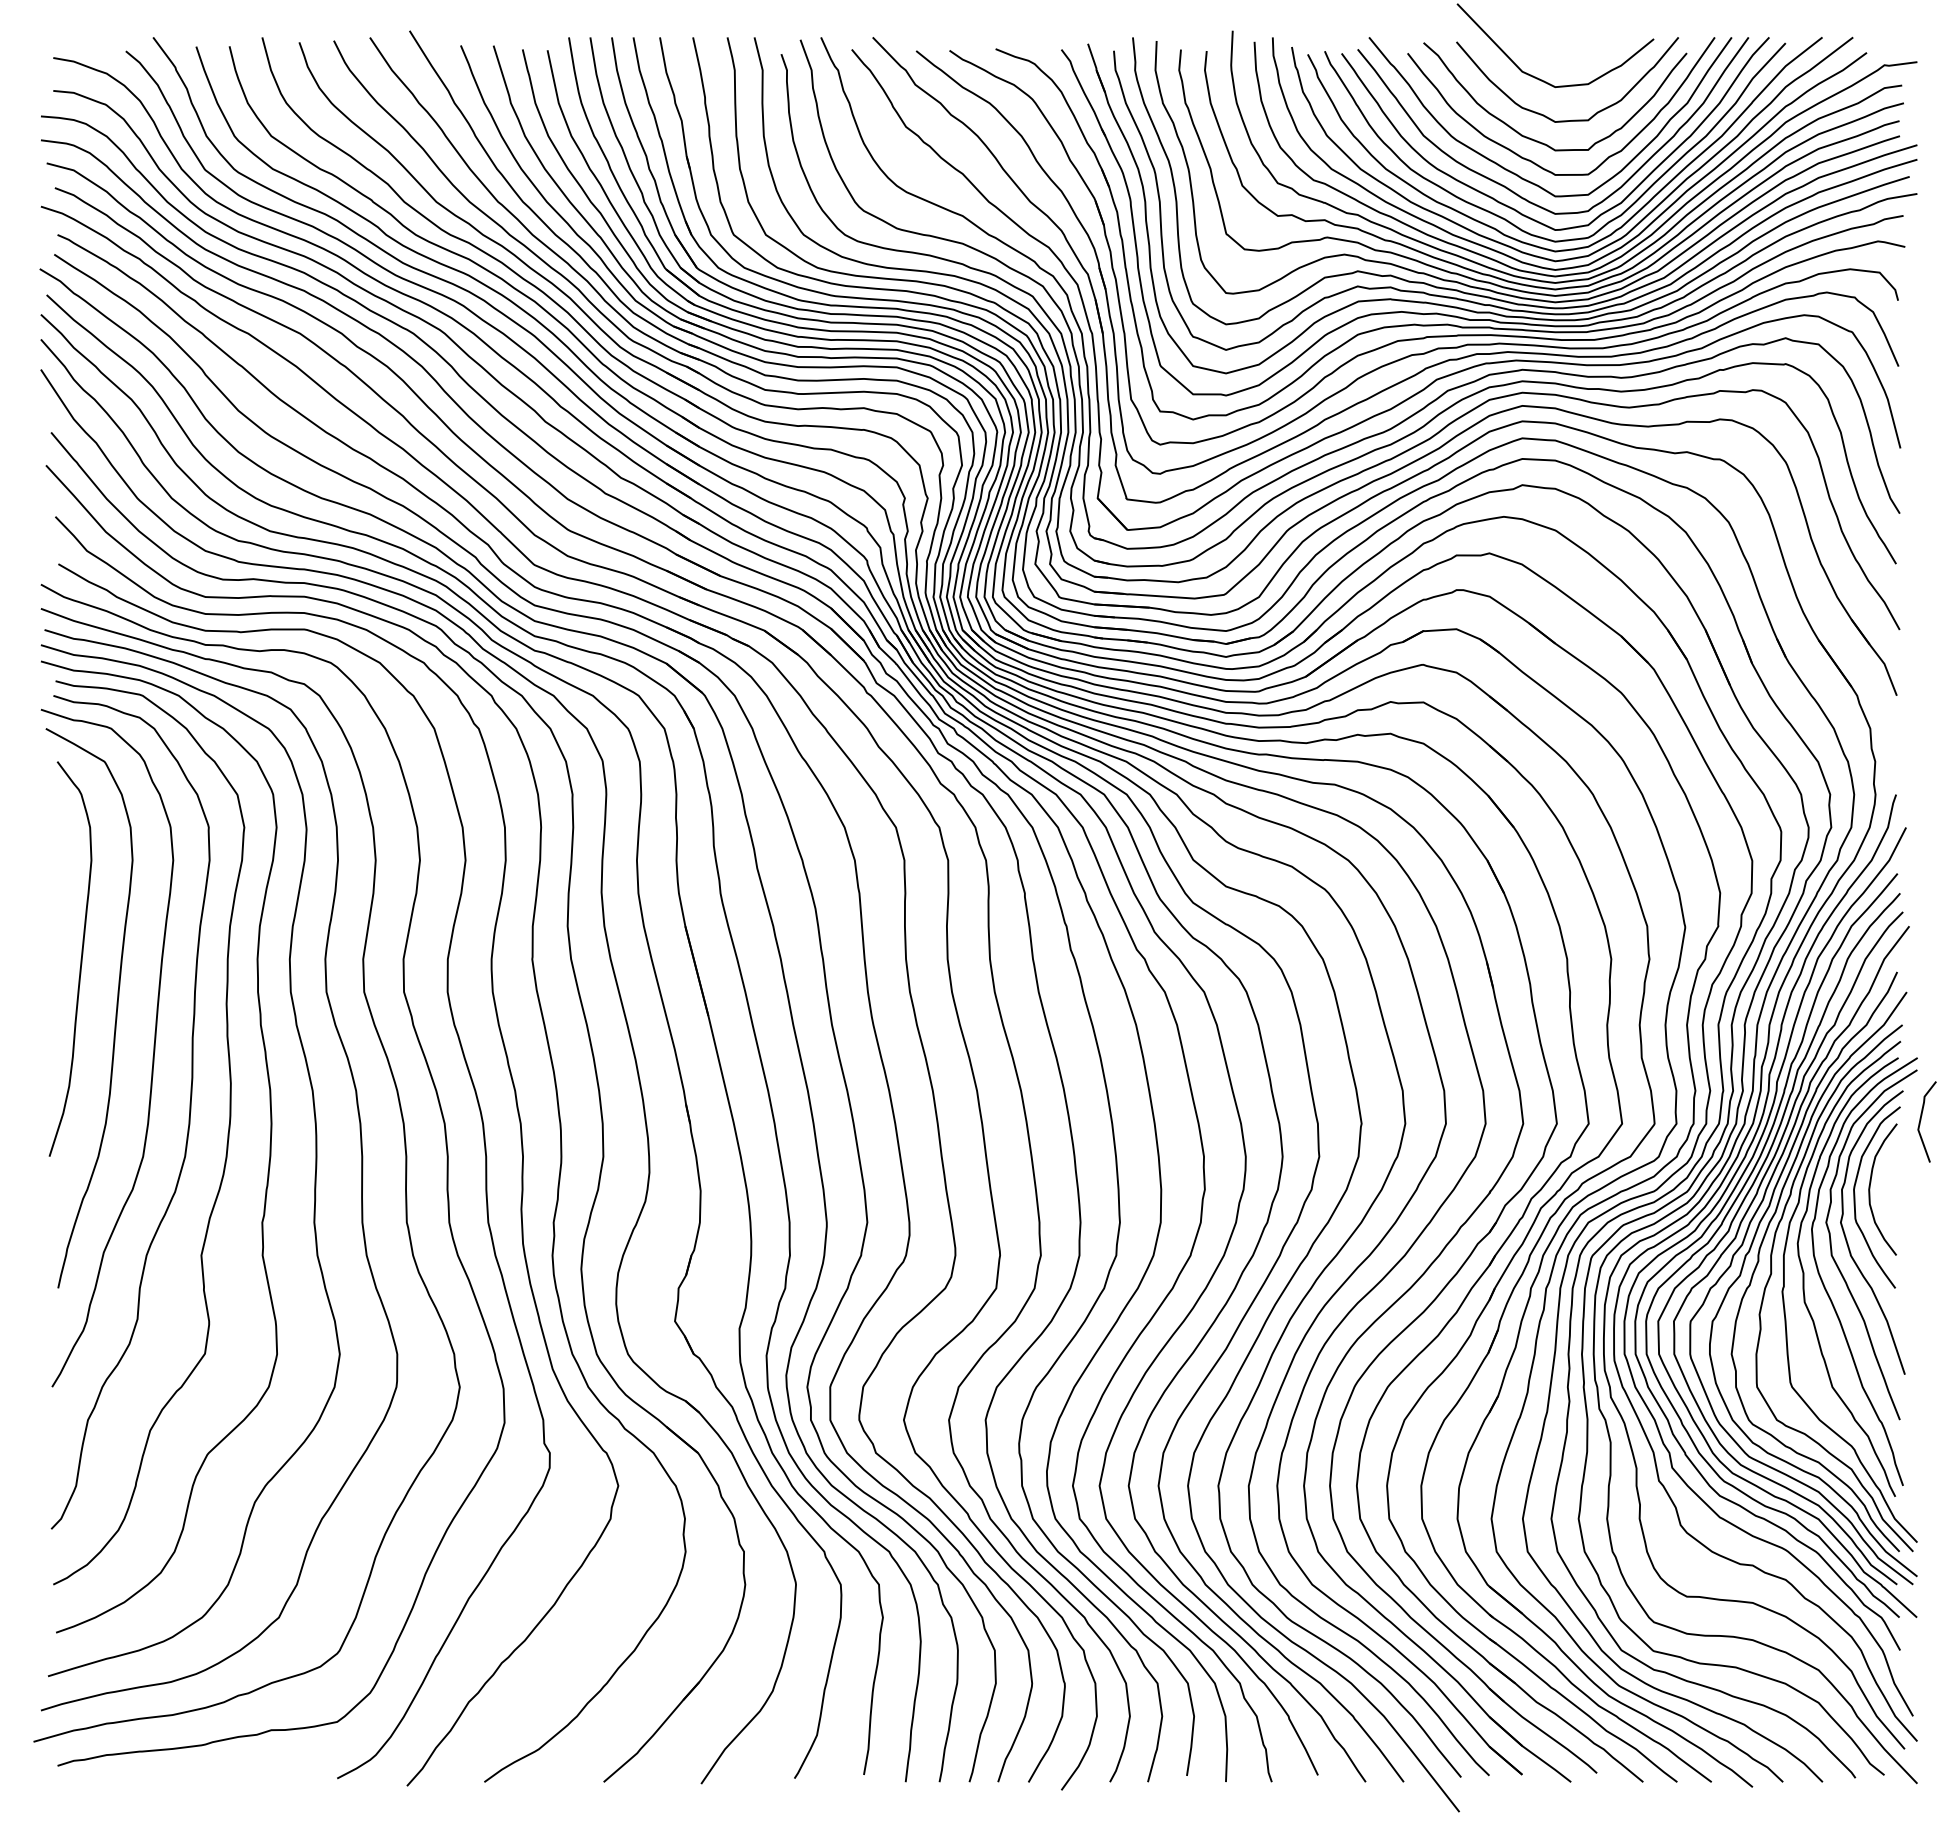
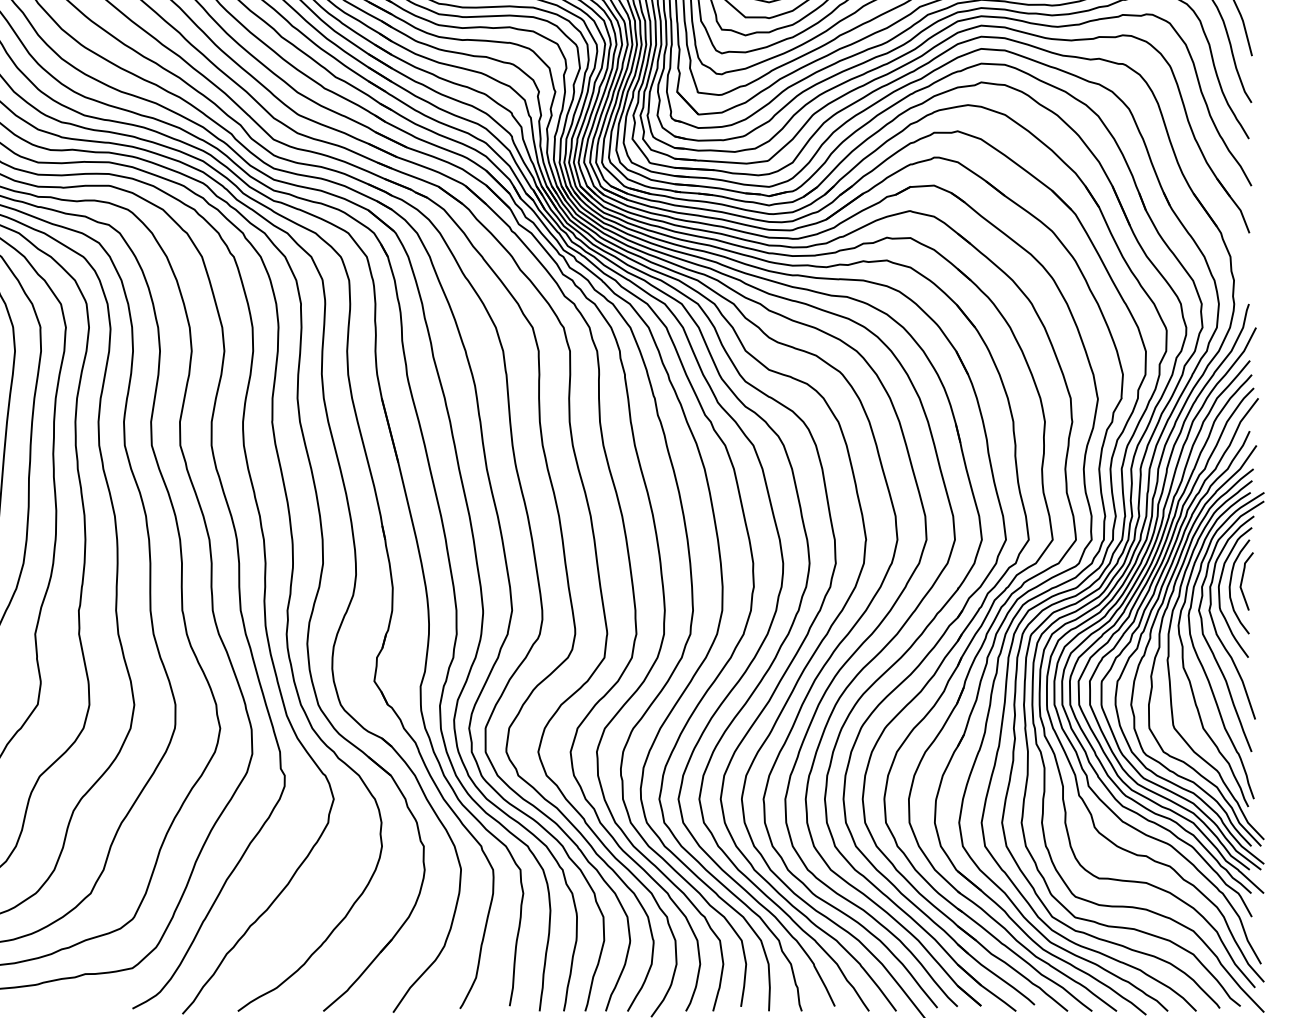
line: (1921, 1120) -> (1242, 580), moved

